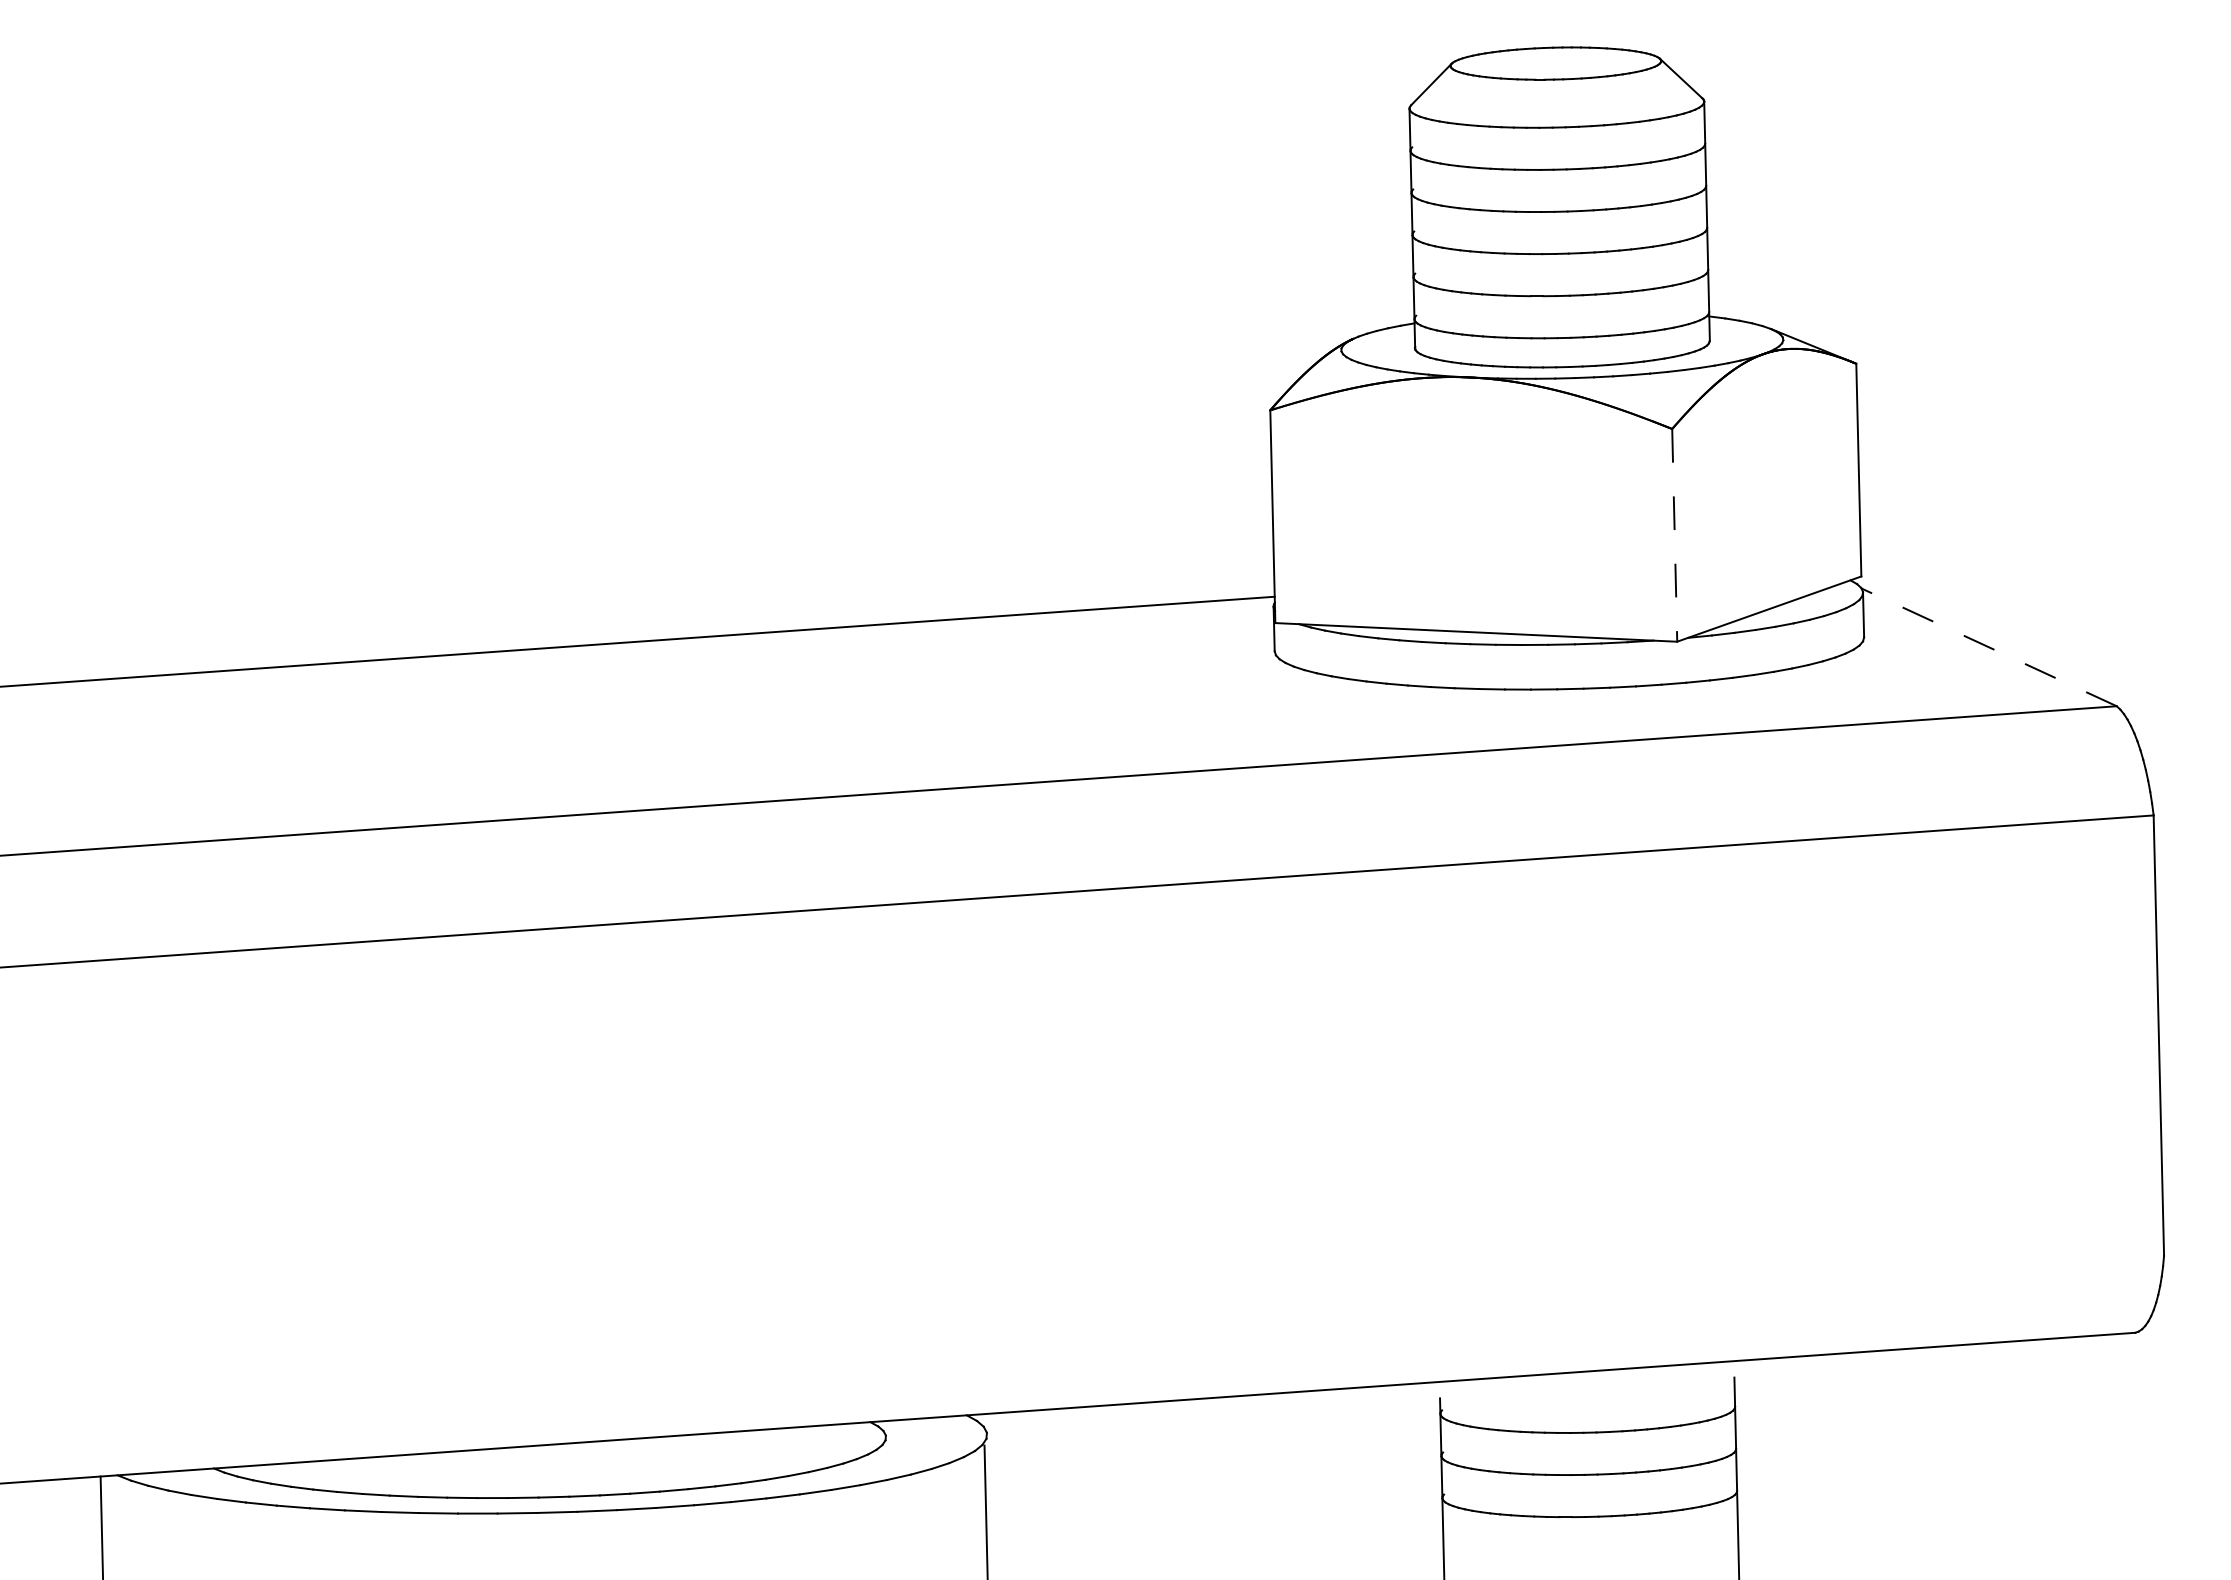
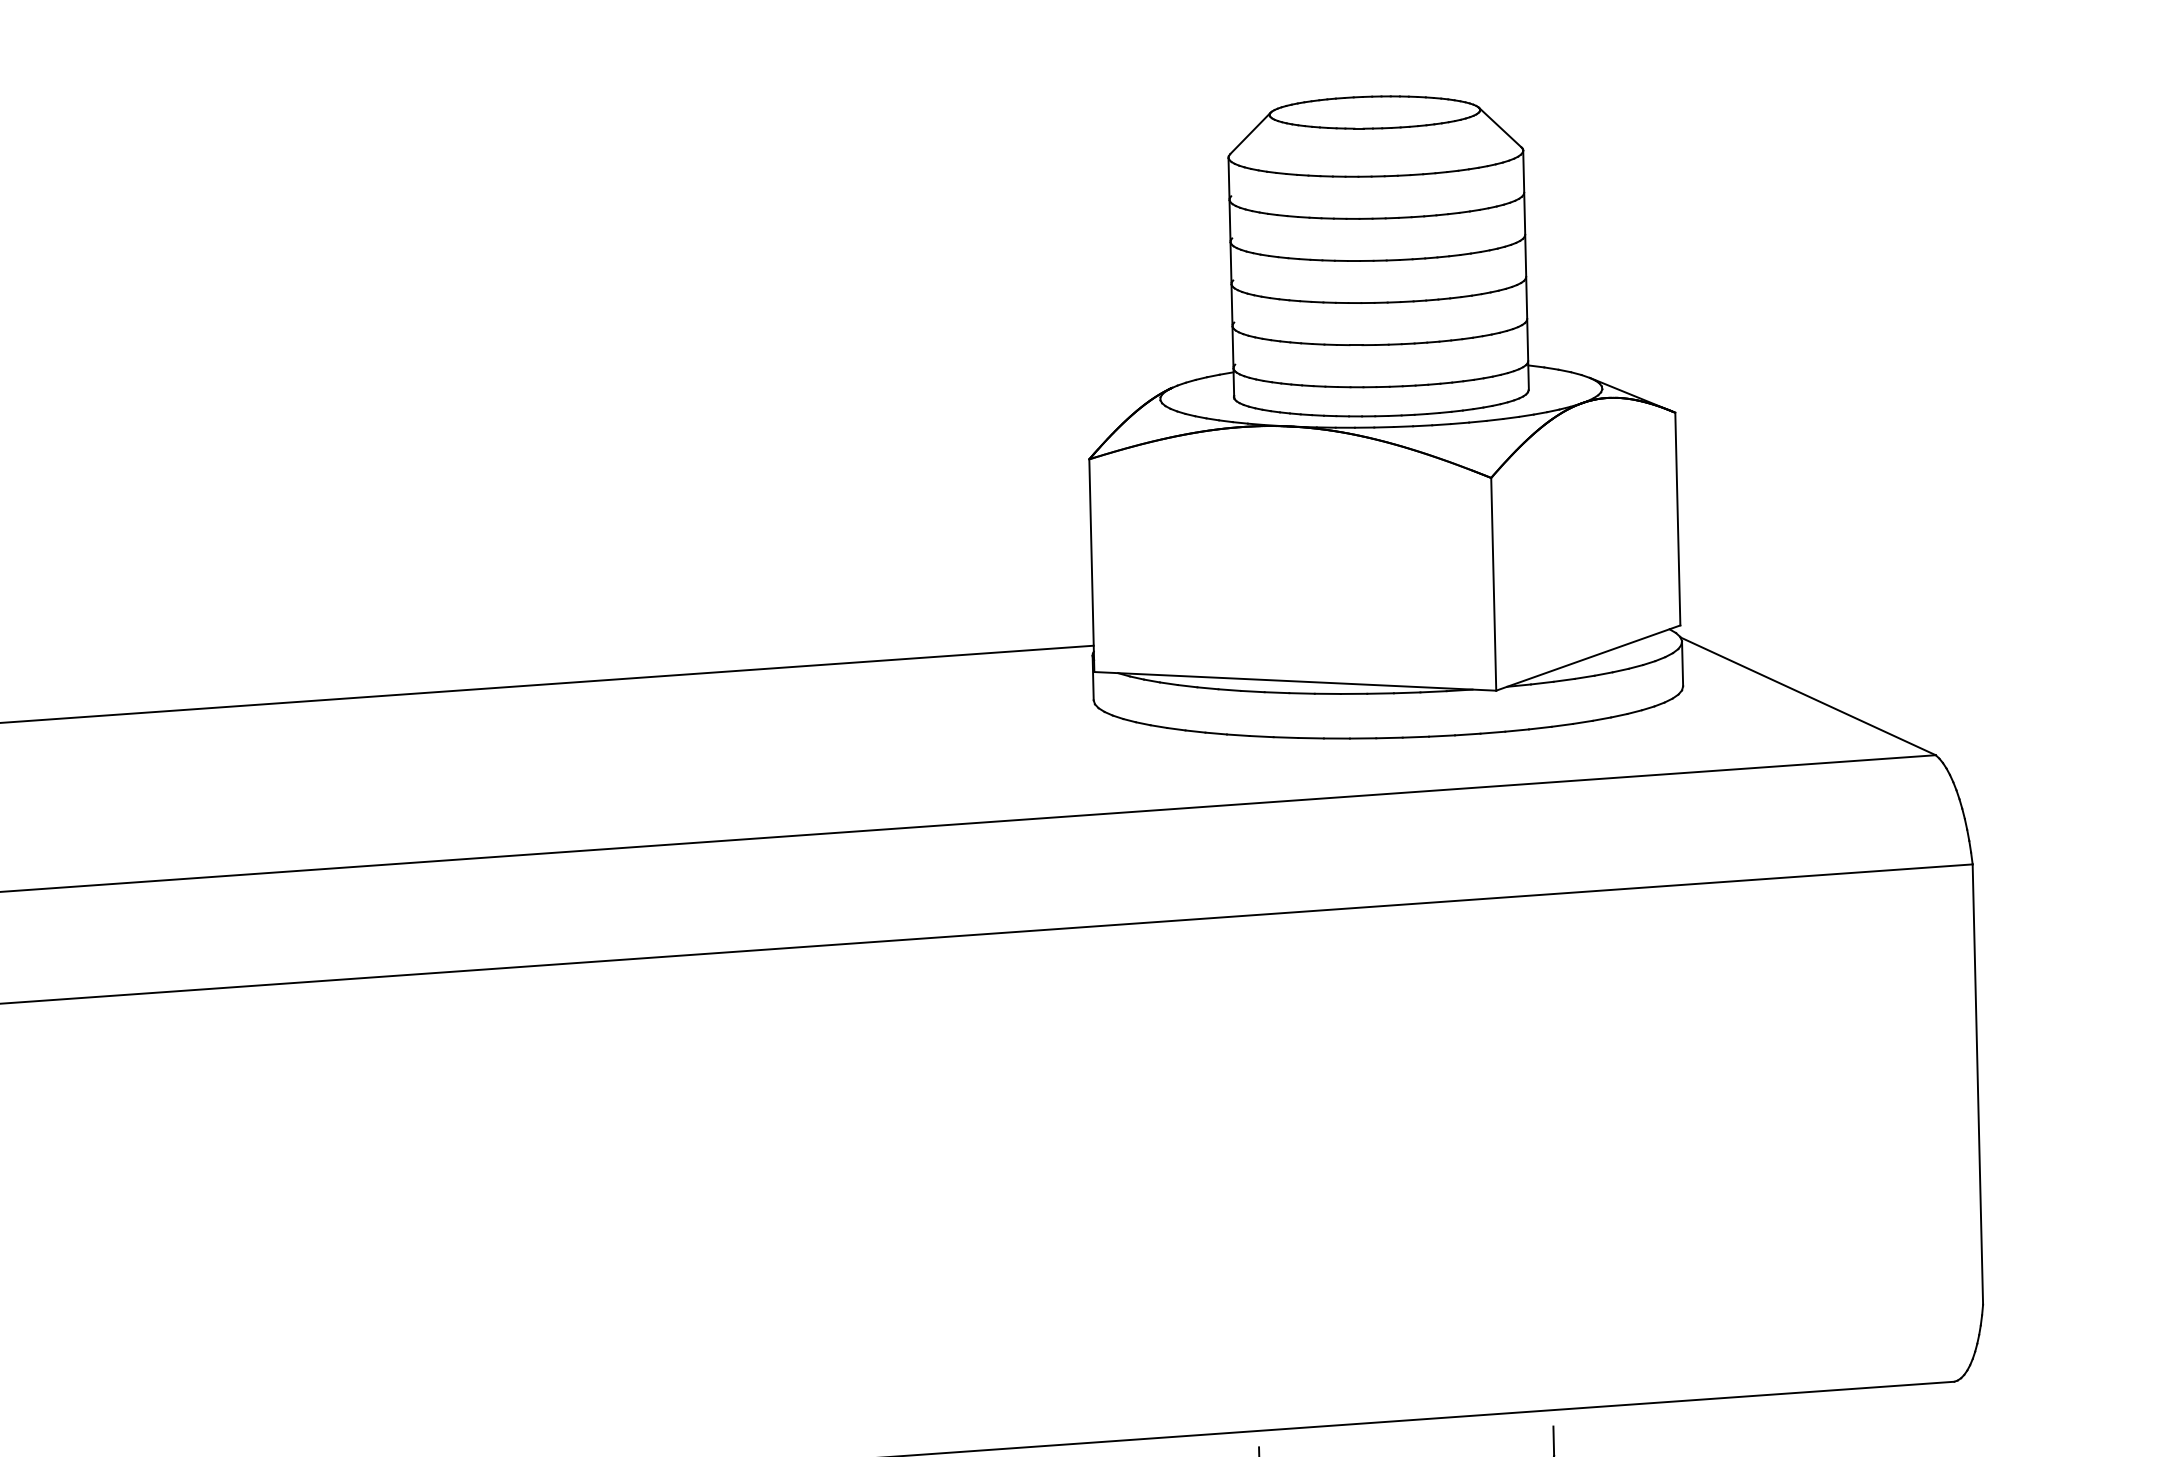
line: (1674, 535) -> (1493, 584), dashed -> solid
line: (1989, 647) -> (1808, 696), dashed -> solid

